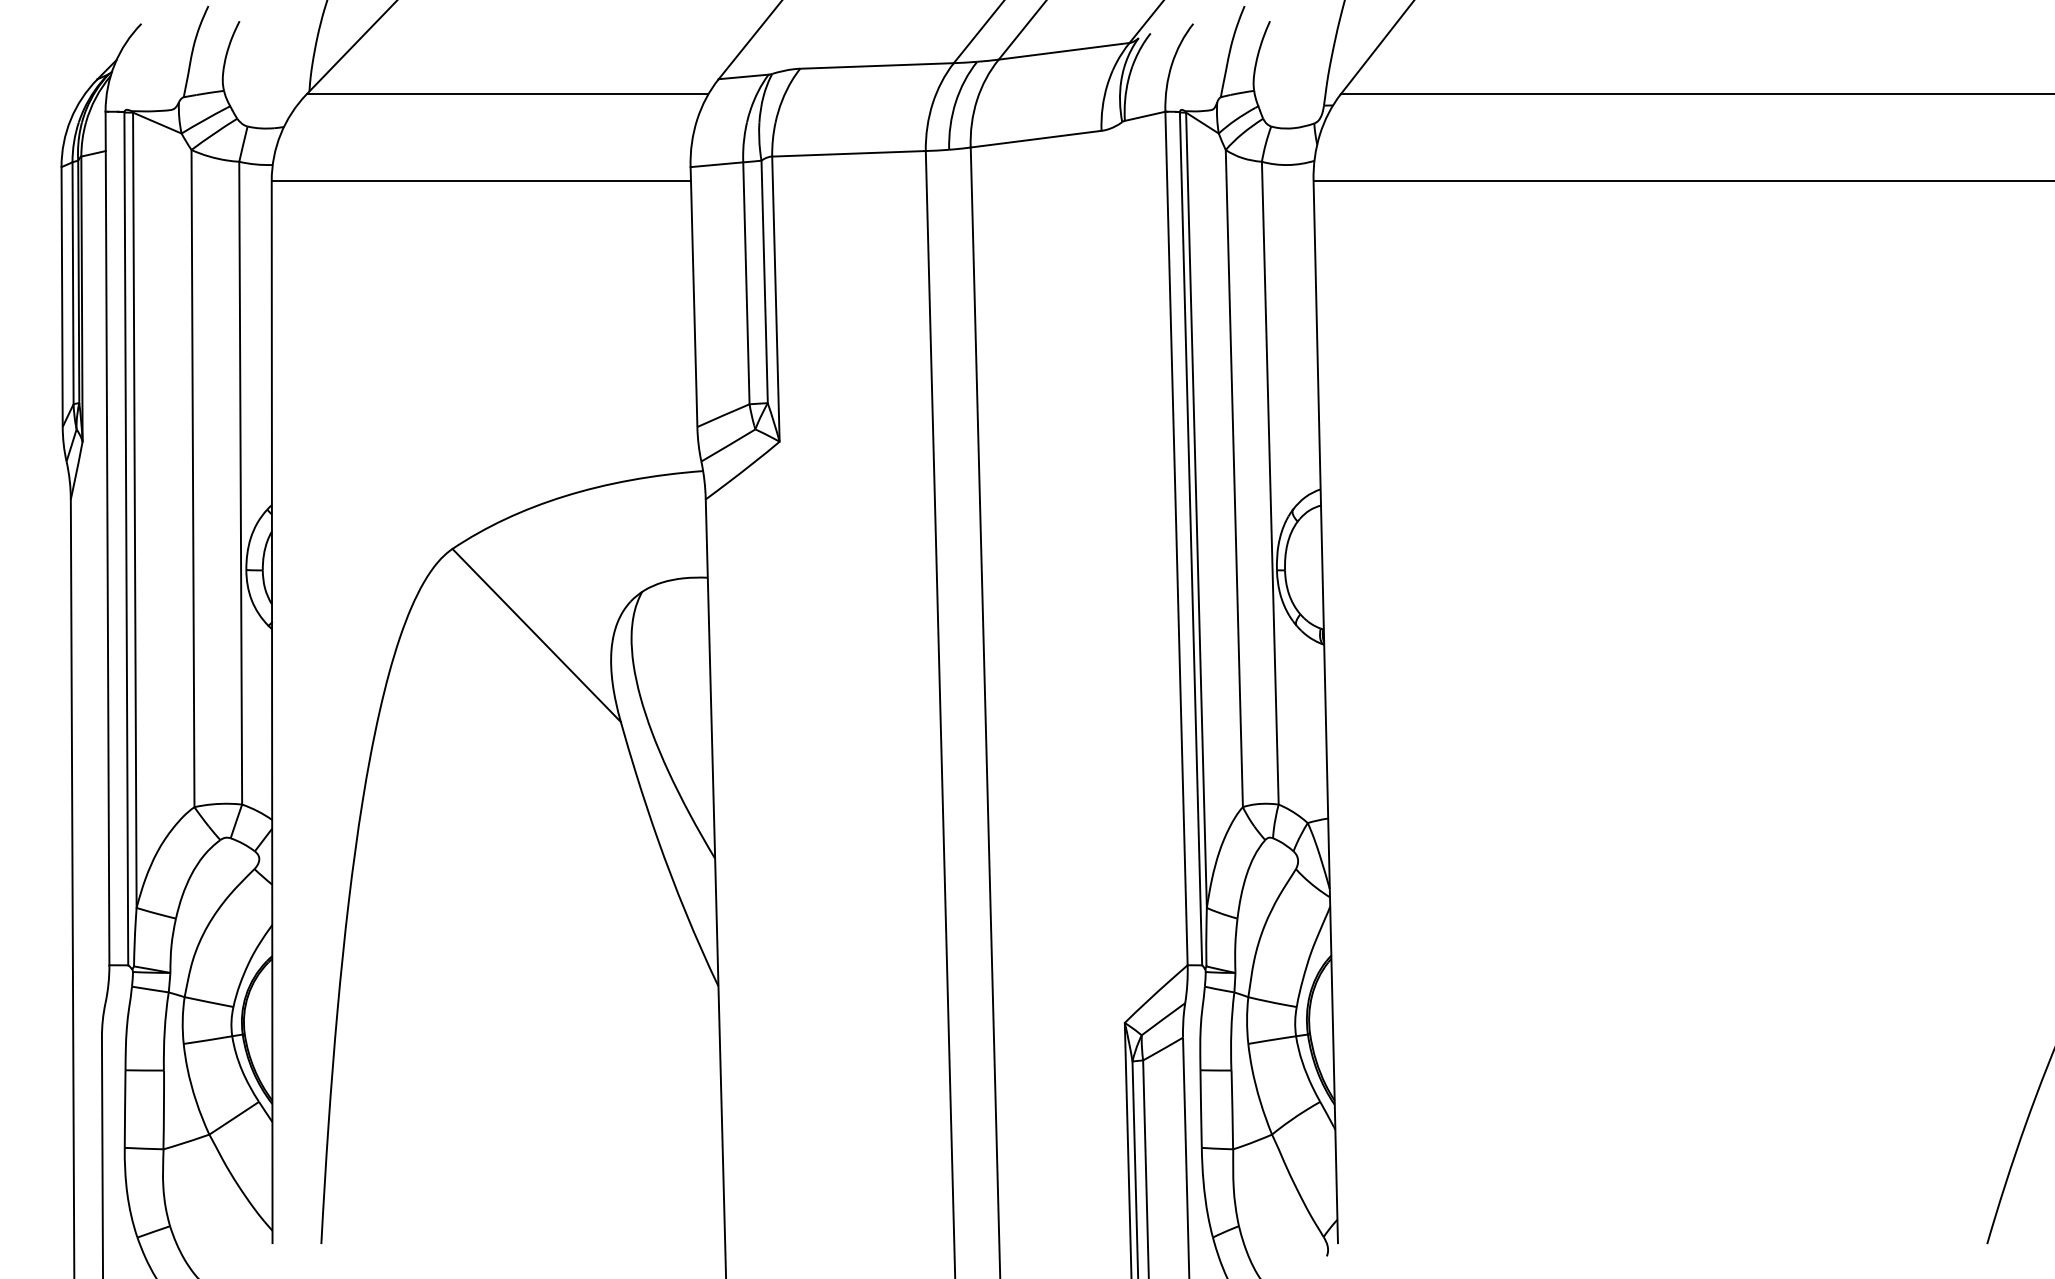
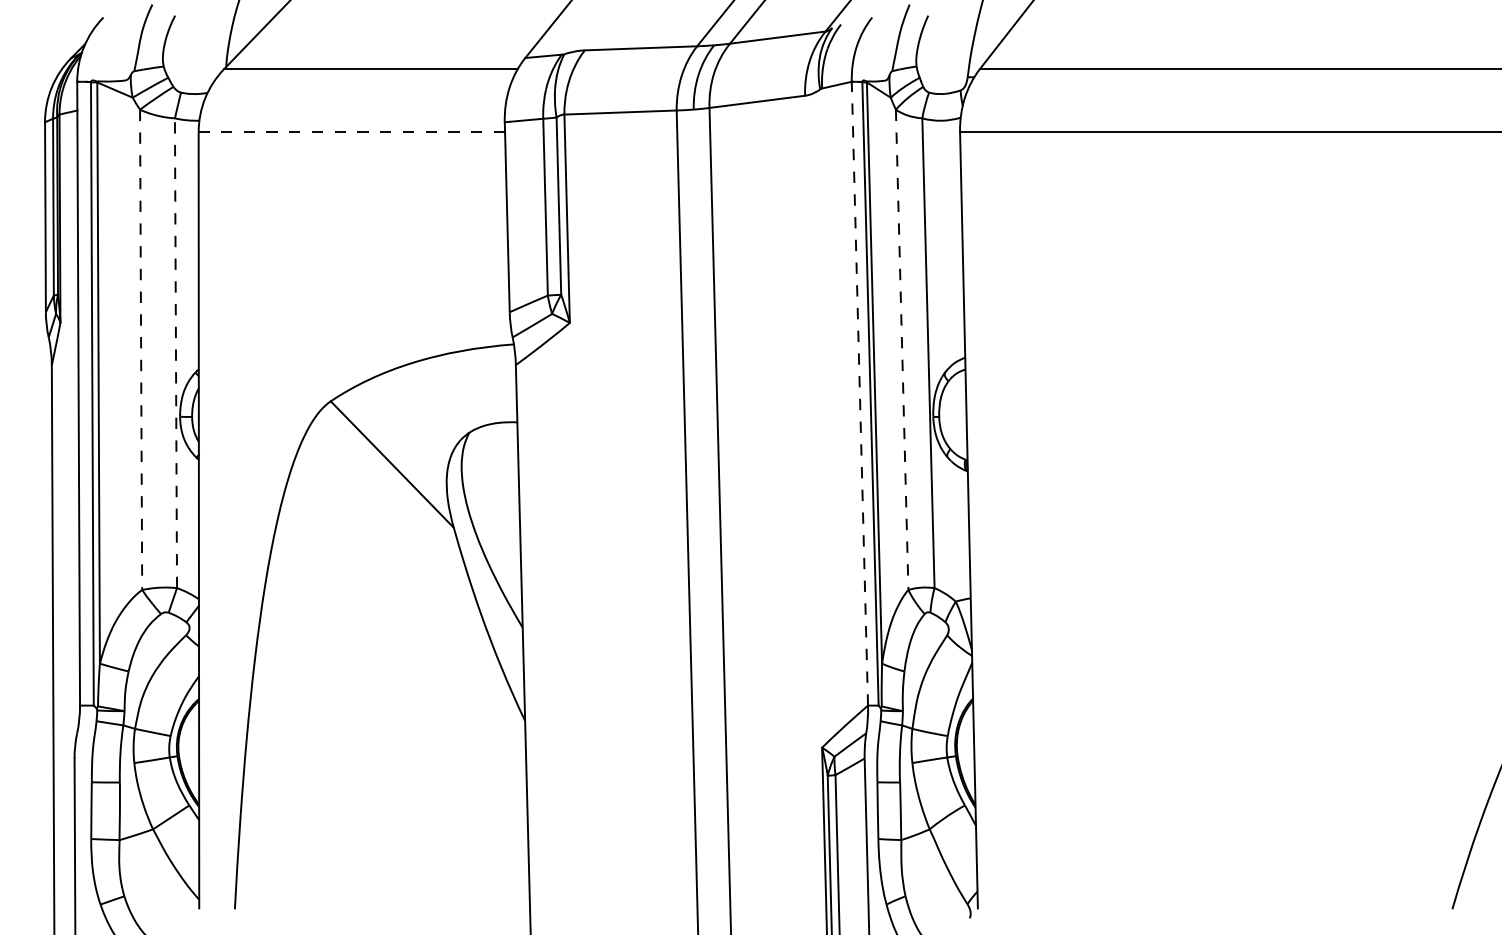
line: (480, 181) -> (351, 132), solid -> dashed
line: (193, 479) -> (141, 350), solid -> dashed
line: (1234, 479) -> (902, 350), solid -> dashed
line: (240, 483) -> (175, 353), solid -> dashed
line: (1175, 538) -> (859, 393), solid -> dashed

